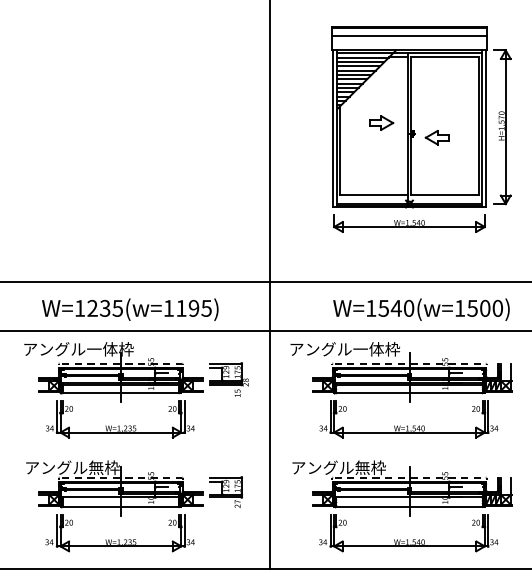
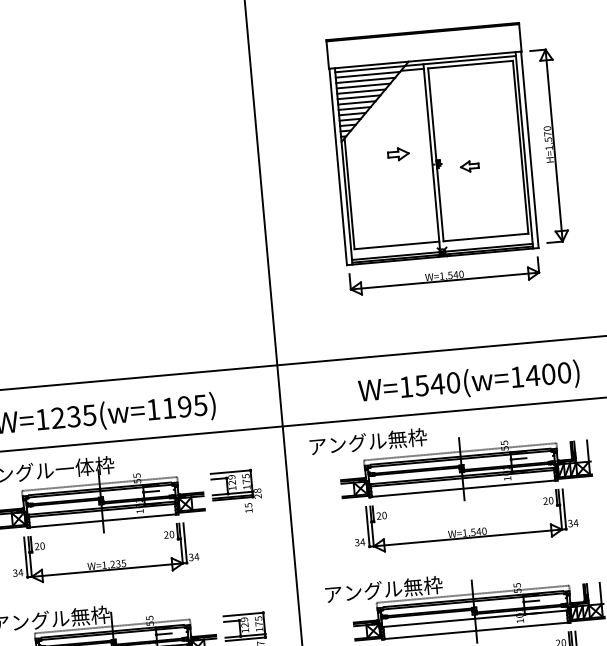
line: (409, 36) -> (423, 42), removed
part: (381, 122) -> (398, 153), size x0.7
part: (436, 137) -> (468, 166), size x0.6
text: (472, 308) -> (532, 375), W=1540(w=1500) -> W=1540(w=1400)
text: (376, 349) -> (417, 437), アングル一体枠 -> アングル無枠

